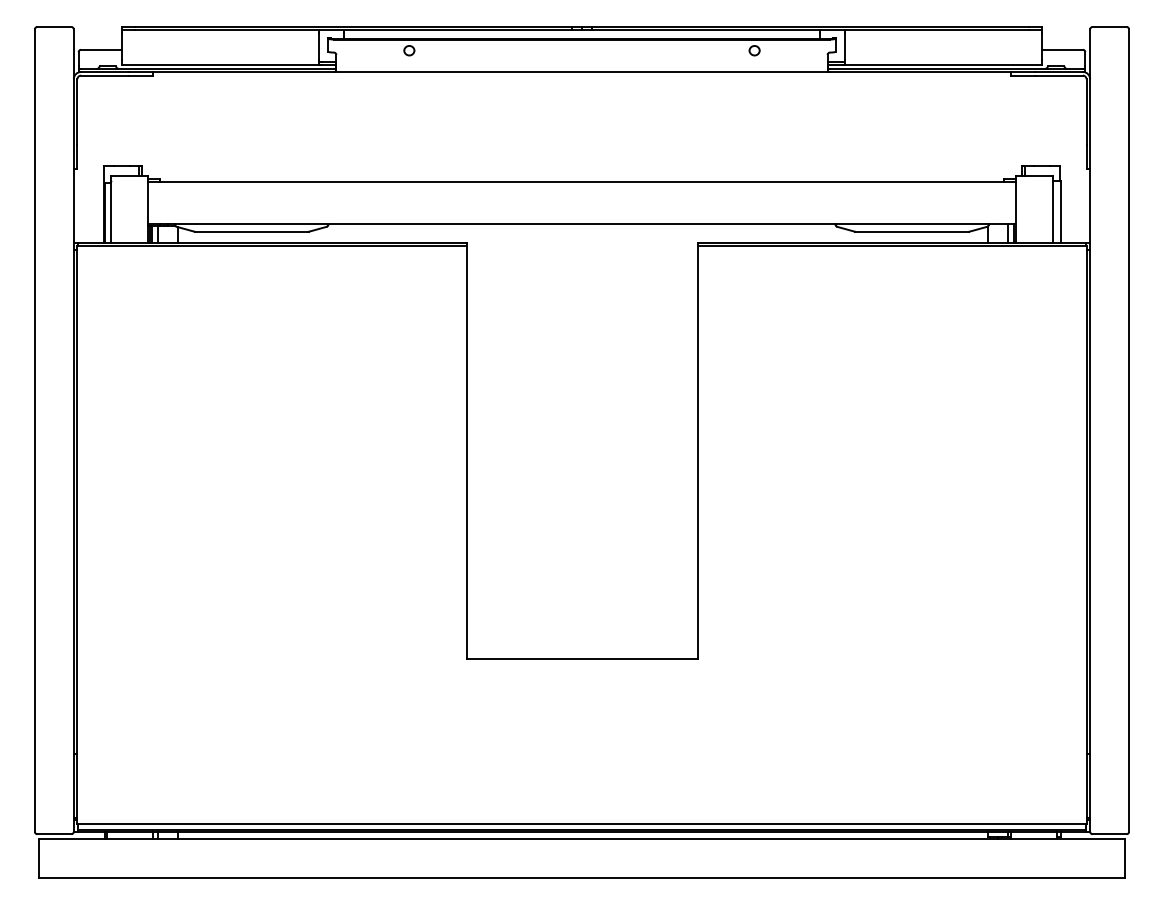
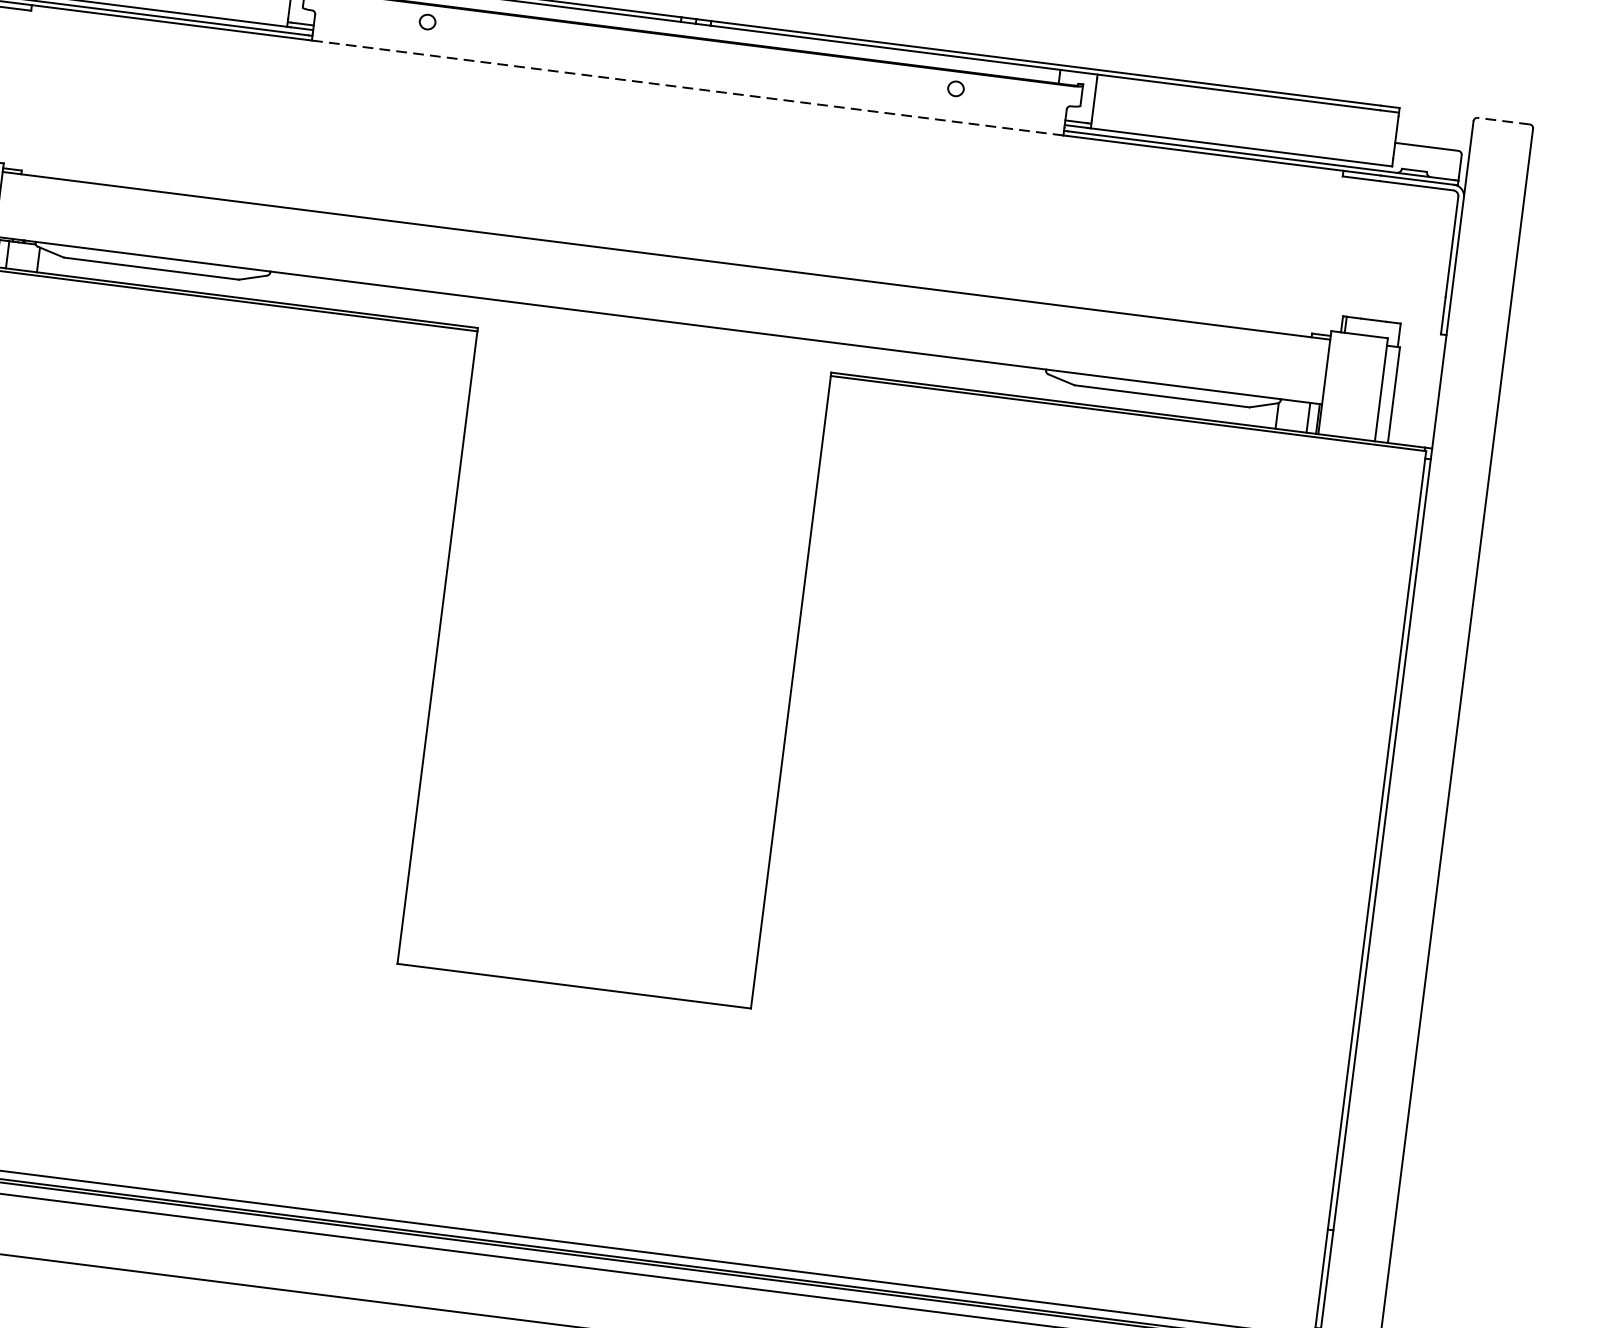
line: (1109, 26) -> (1503, 120), solid -> dashed
line: (581, 71) -> (687, 87), solid -> dashed

